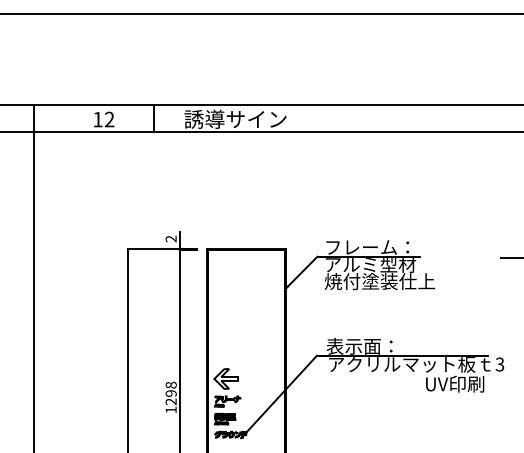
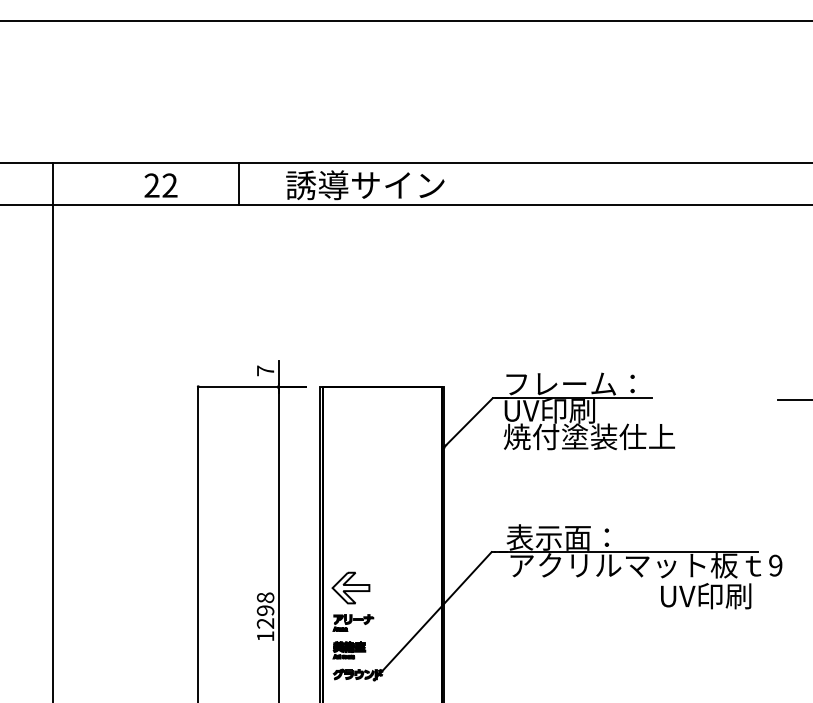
text: (97, 119) -> (151, 185), 12 -> 22
text: (170, 238) -> (264, 370), 2 -> 7
text: (370, 265) -> (574, 412), アルミ型材 -> UV印刷
text: (499, 364) -> (775, 565), 3 -> 9

